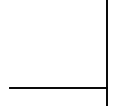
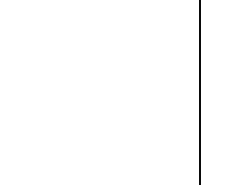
line: (58, 88) -> (102, 146), removed

